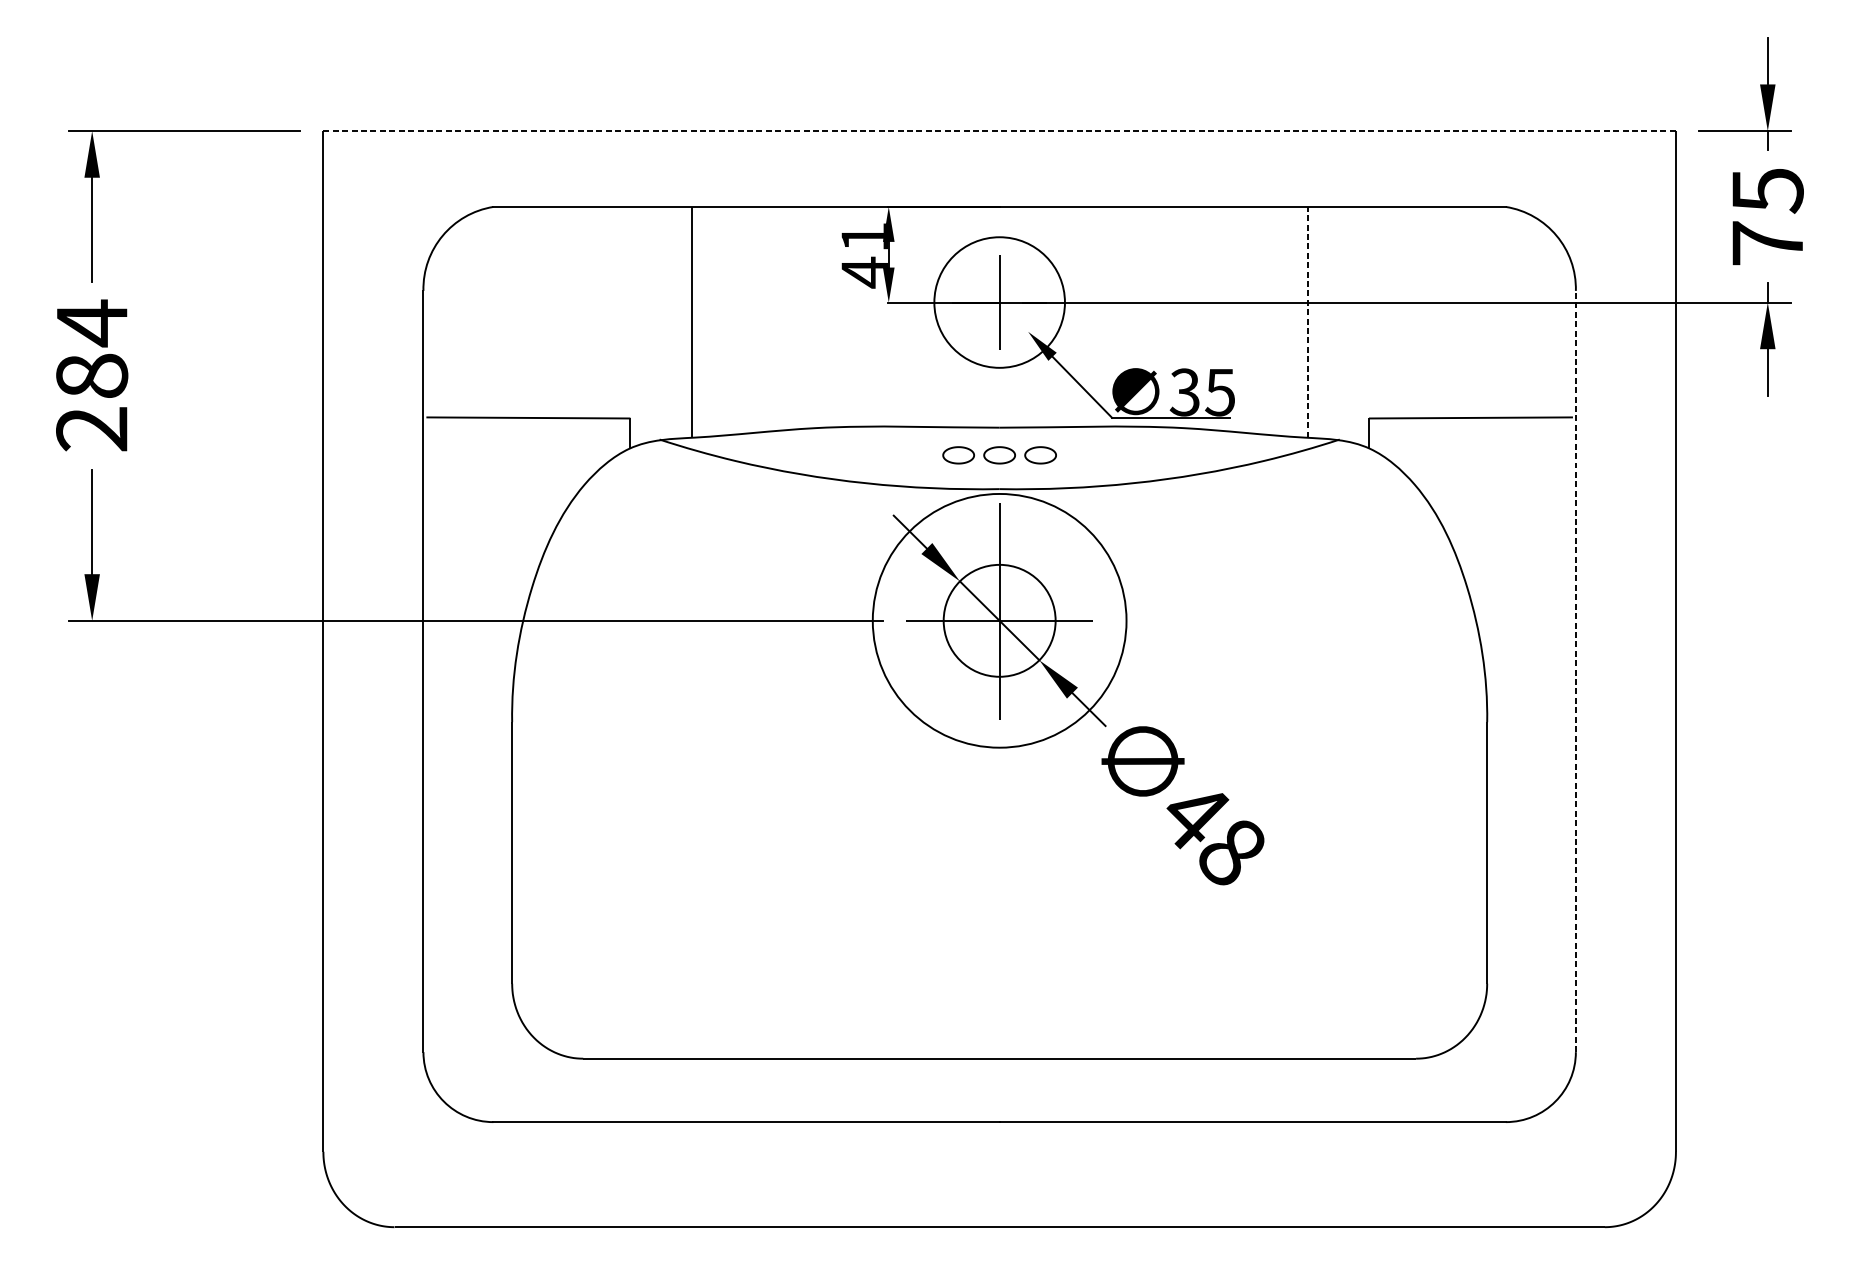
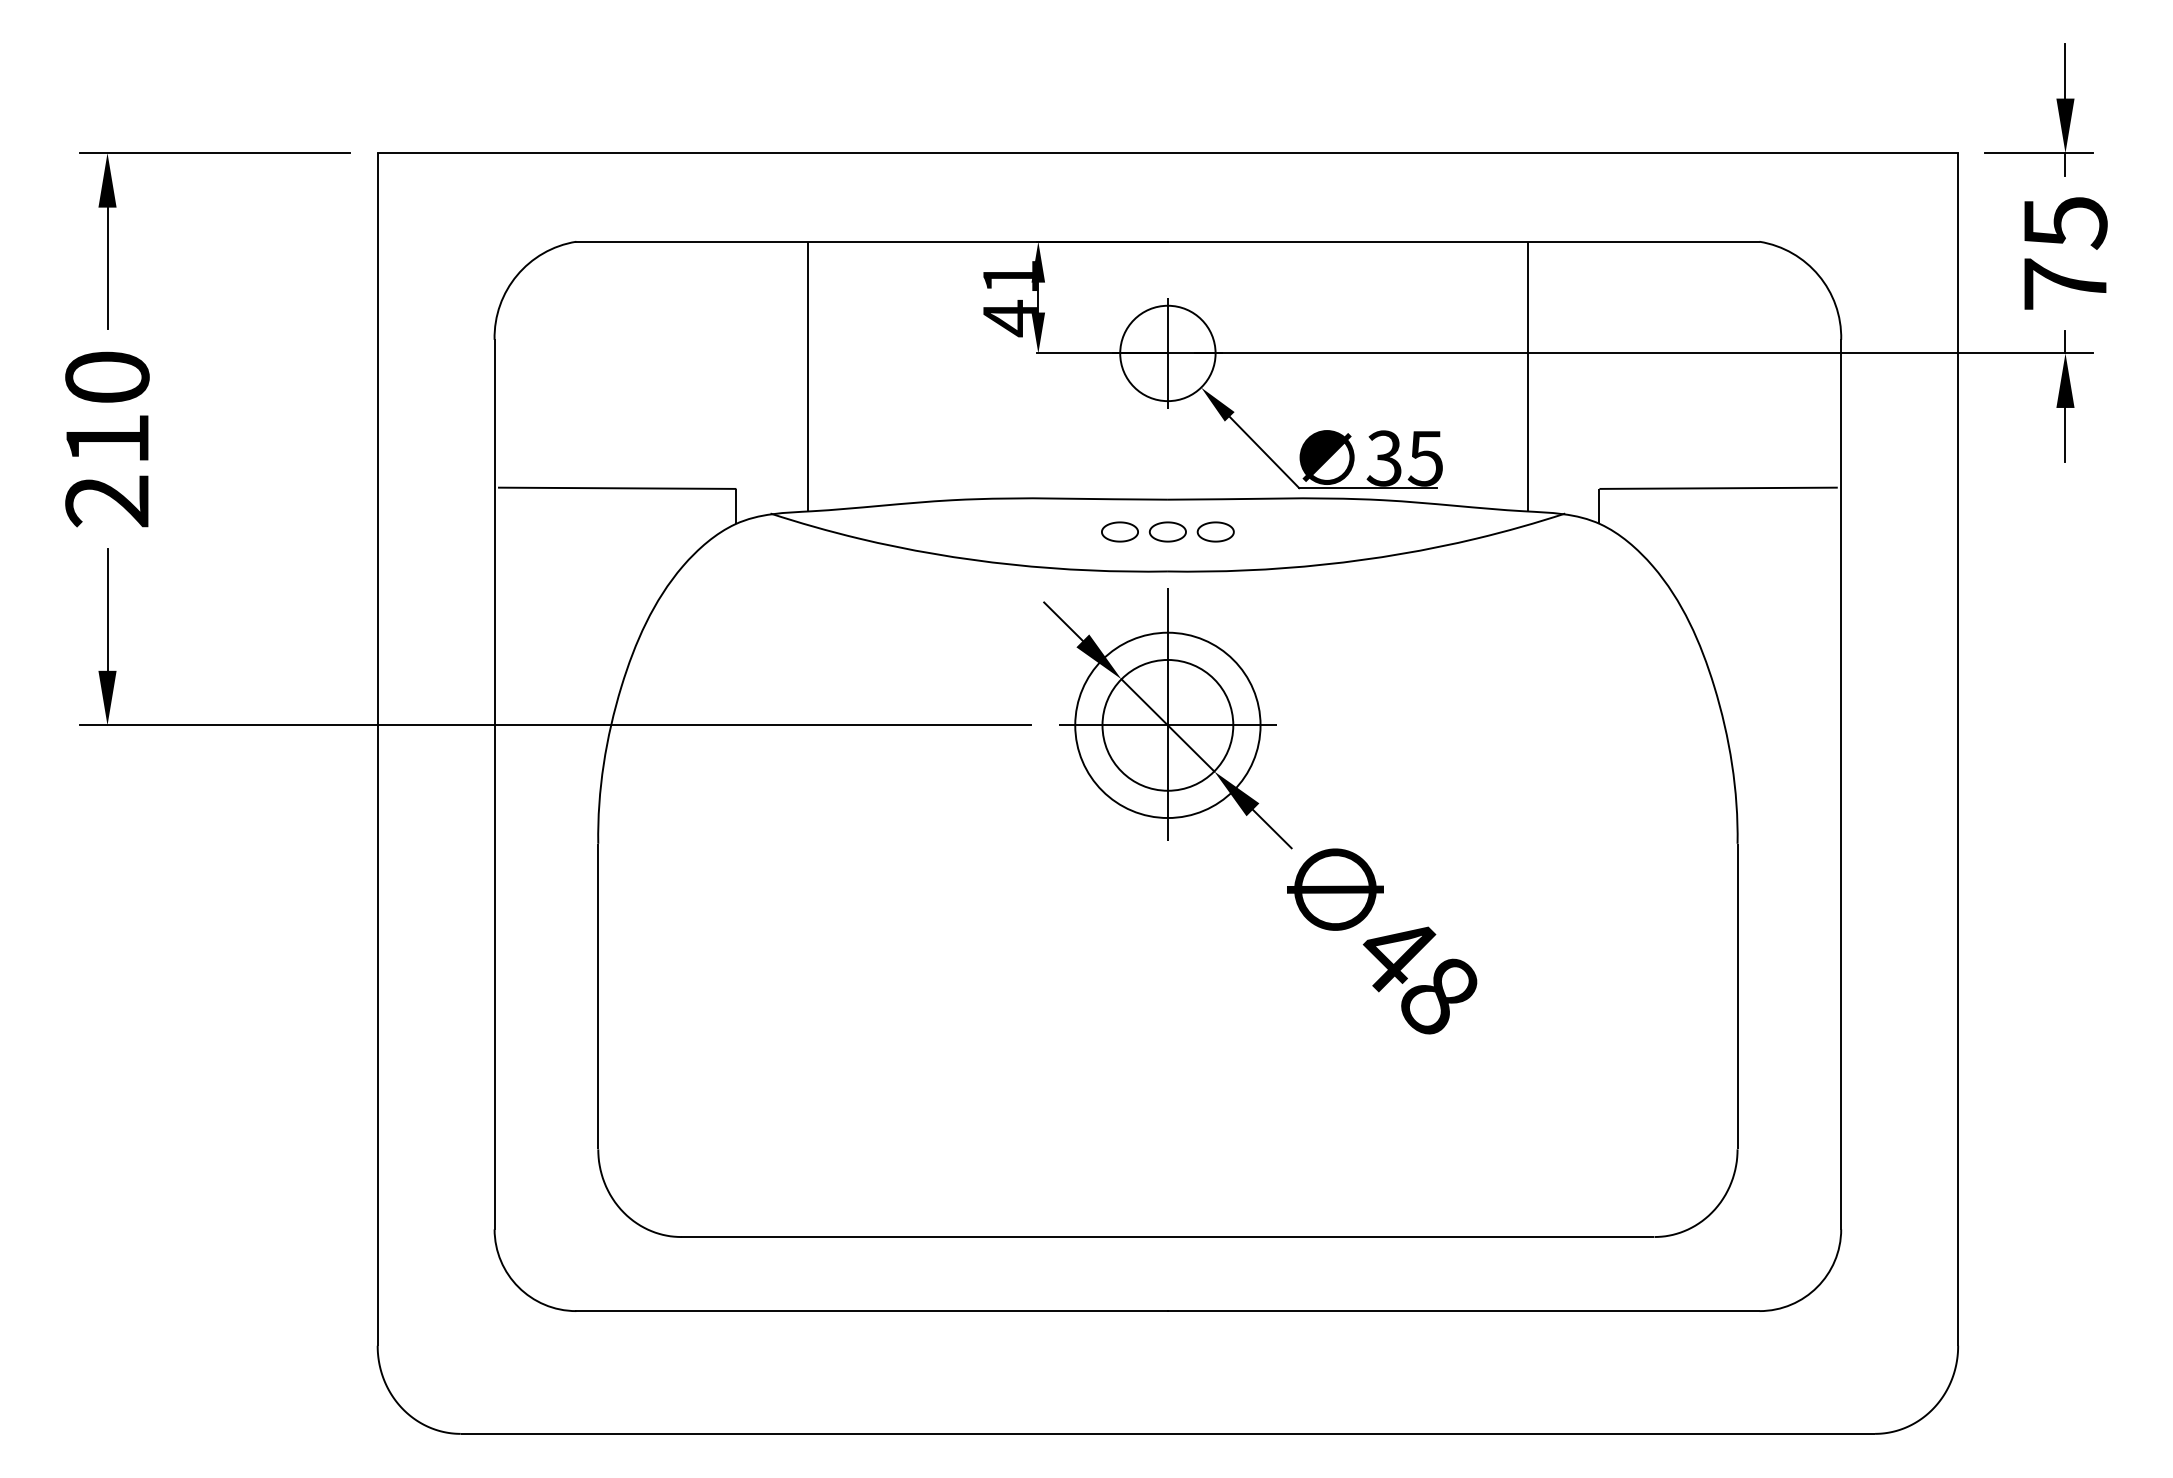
line: (1000, 131) -> (1168, 153), dashed -> solid
circle: (999, 302) -> (1167, 353), size x0.62
line: (1307, 322) -> (1527, 376), dashed -> solid
text: (92, 347) -> (107, 406), 284 -> 210
circle: (999, 620) -> (1167, 725), size x0.62
line: (1576, 671) -> (1841, 784), dashed -> solid

